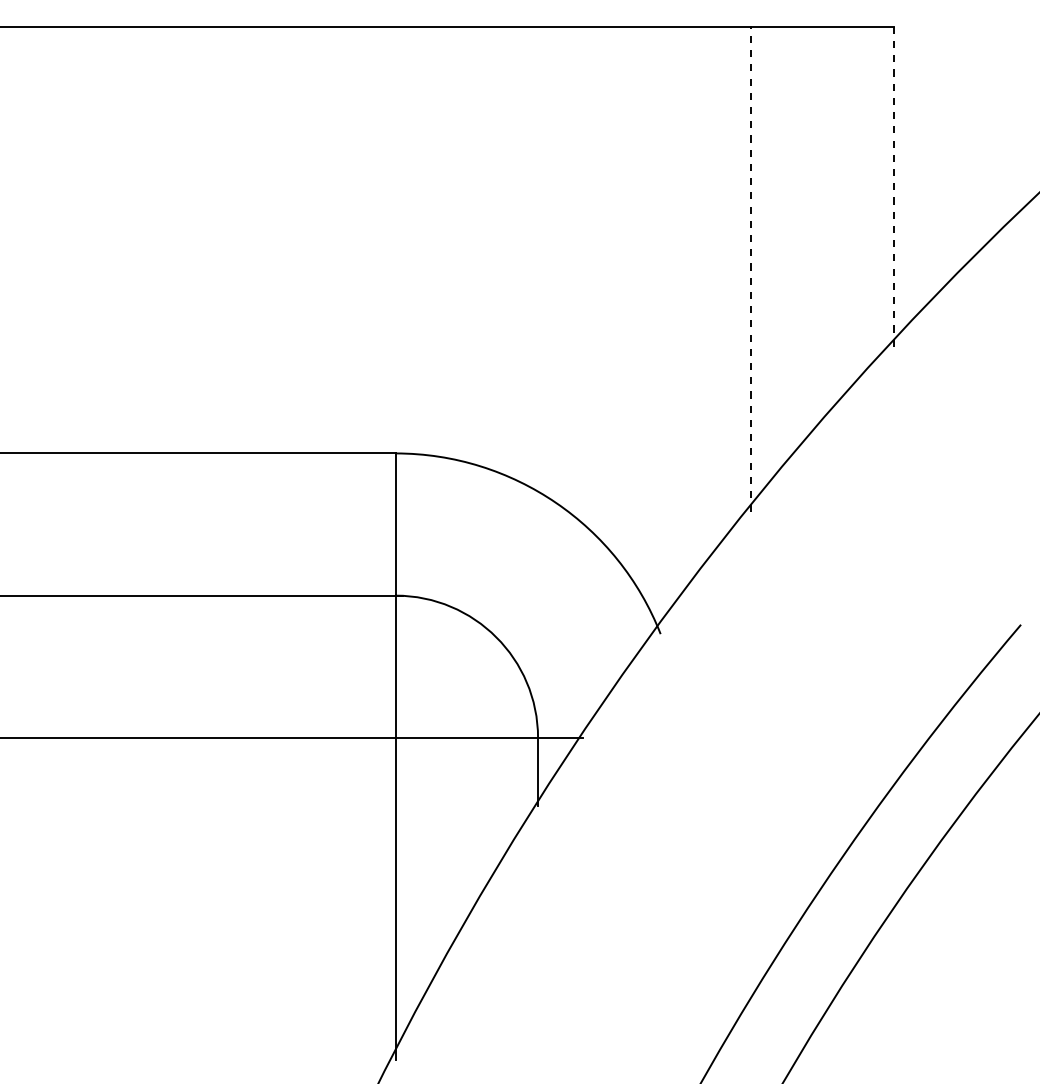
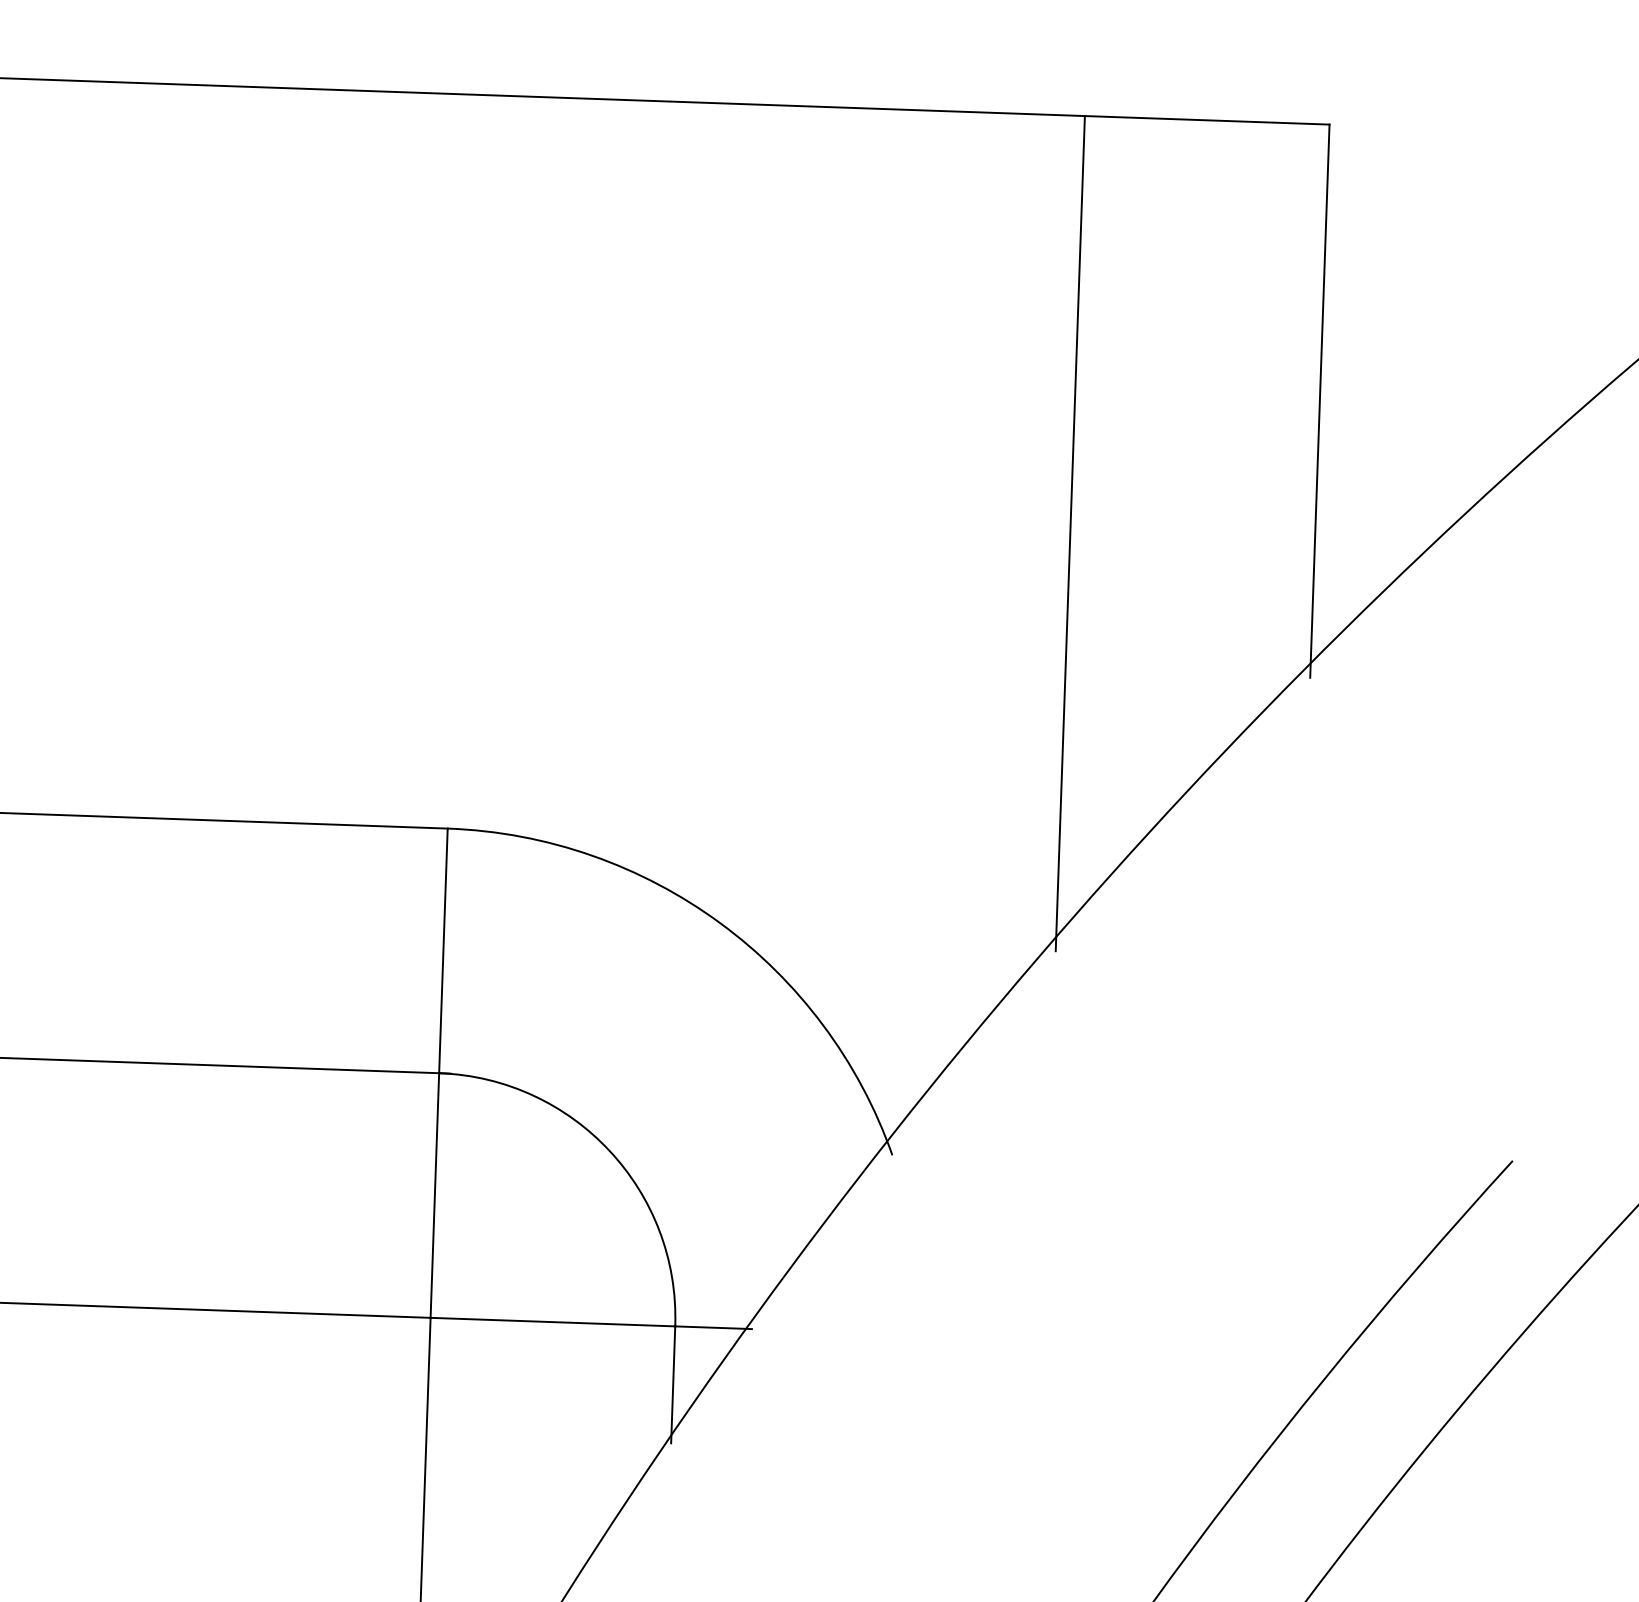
line: (893, 187) -> (1319, 401), dashed -> solid
line: (751, 269) -> (1070, 533), dashed -> solid

